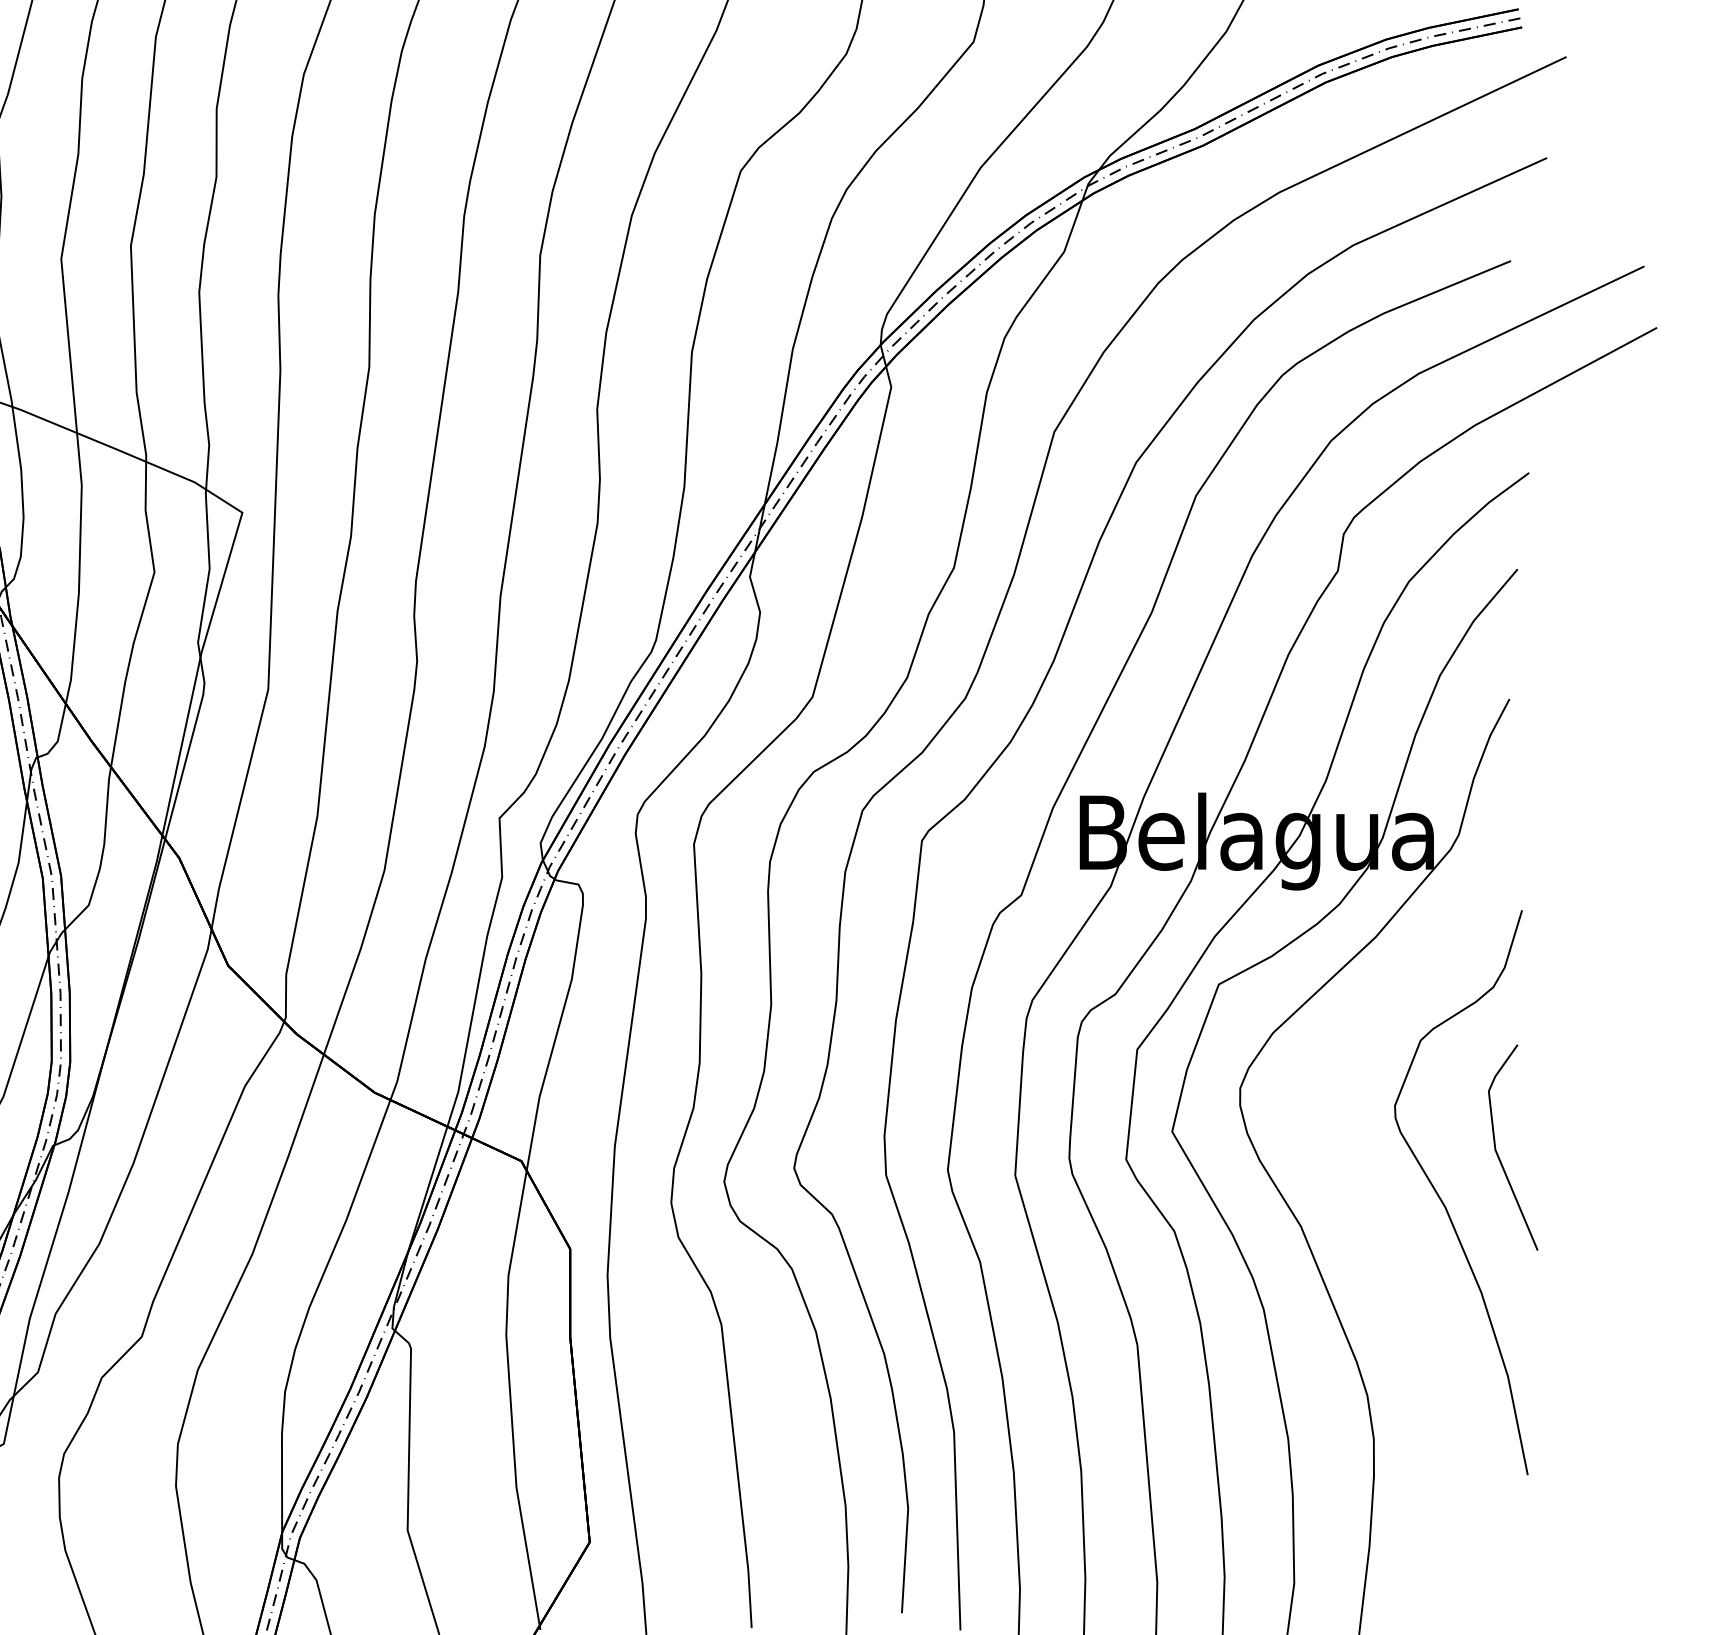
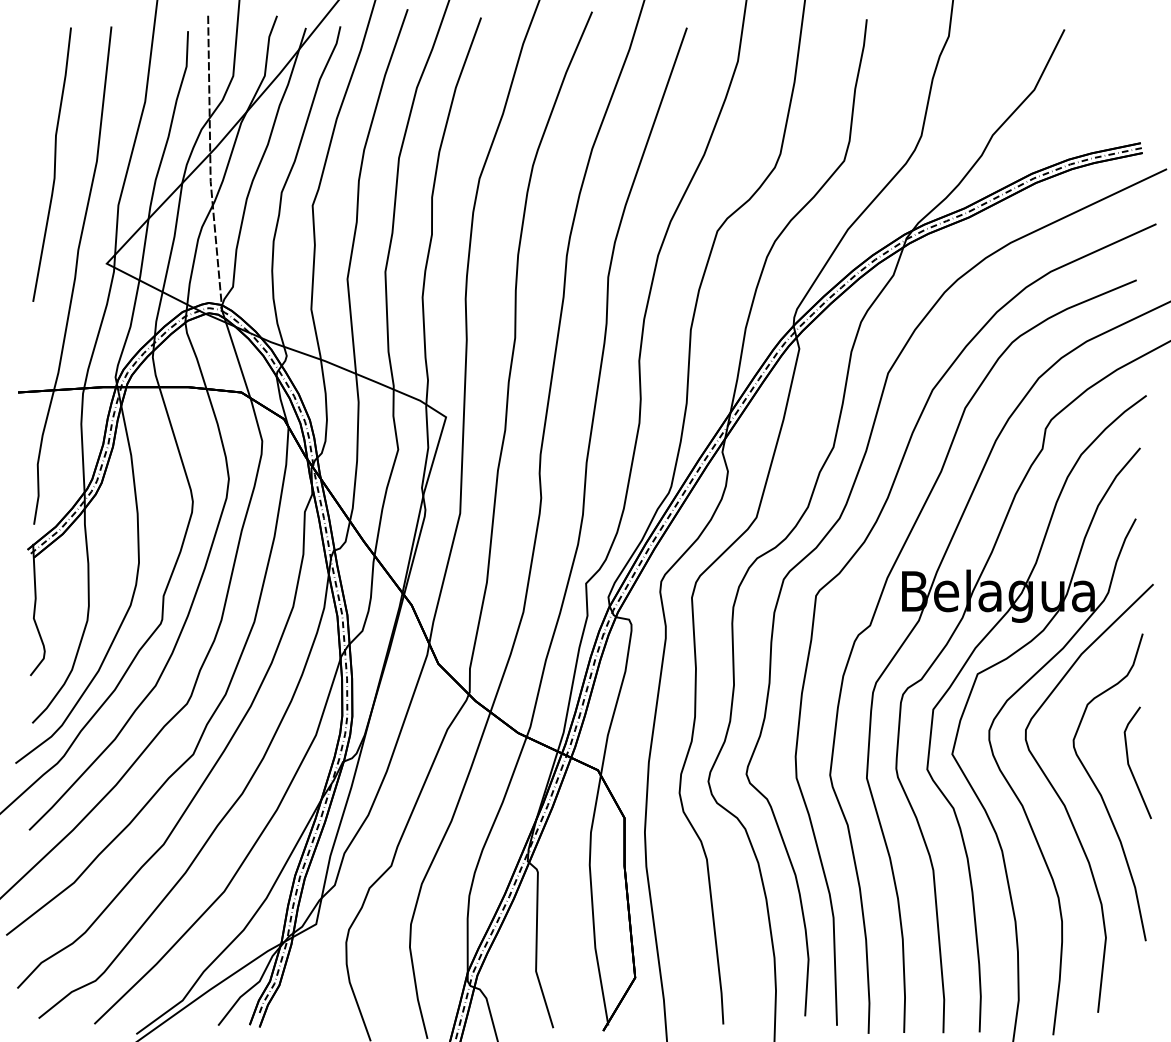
curve: (1381, 1229) -> (1066, 807), added

